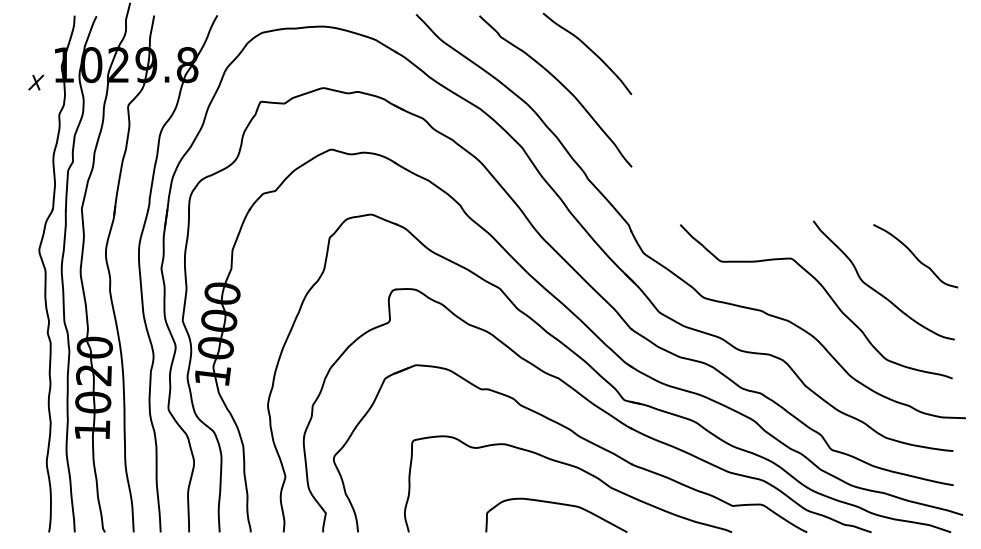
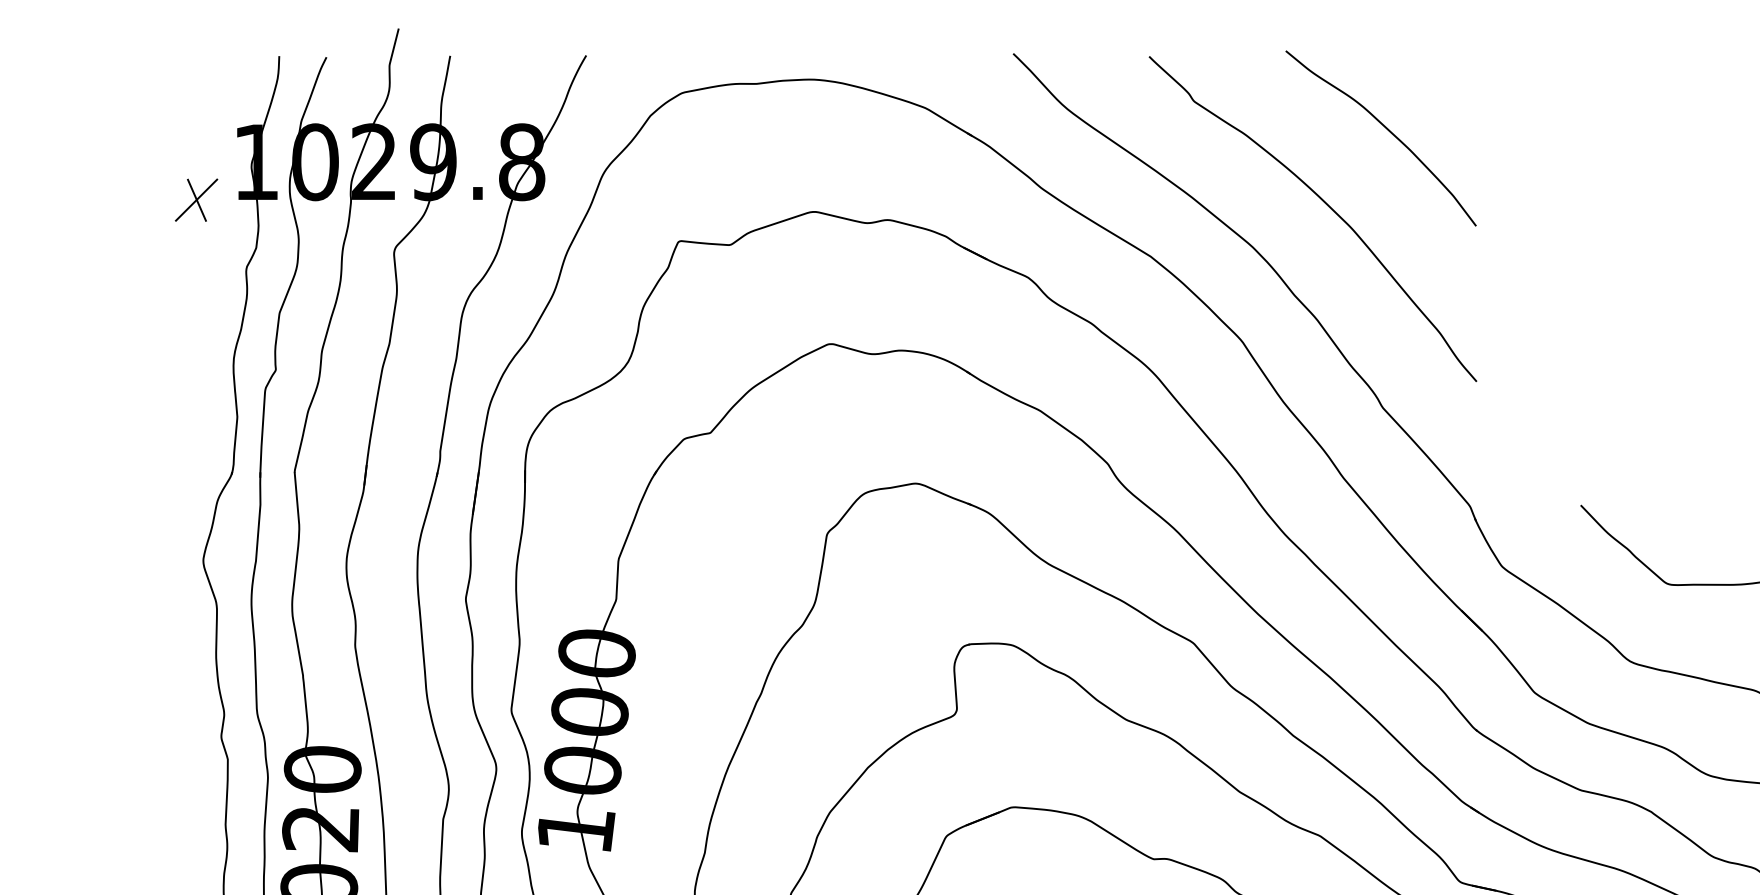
part: (36, 82) -> (197, 199), size x1.4

